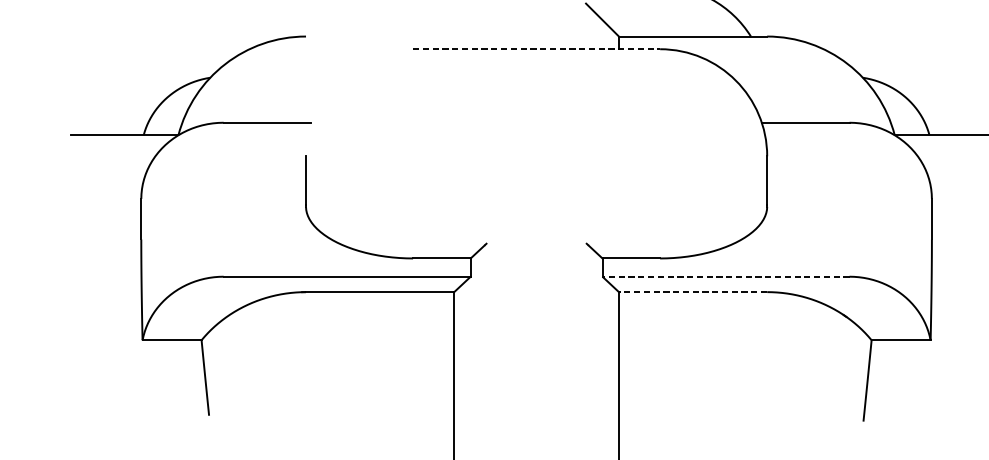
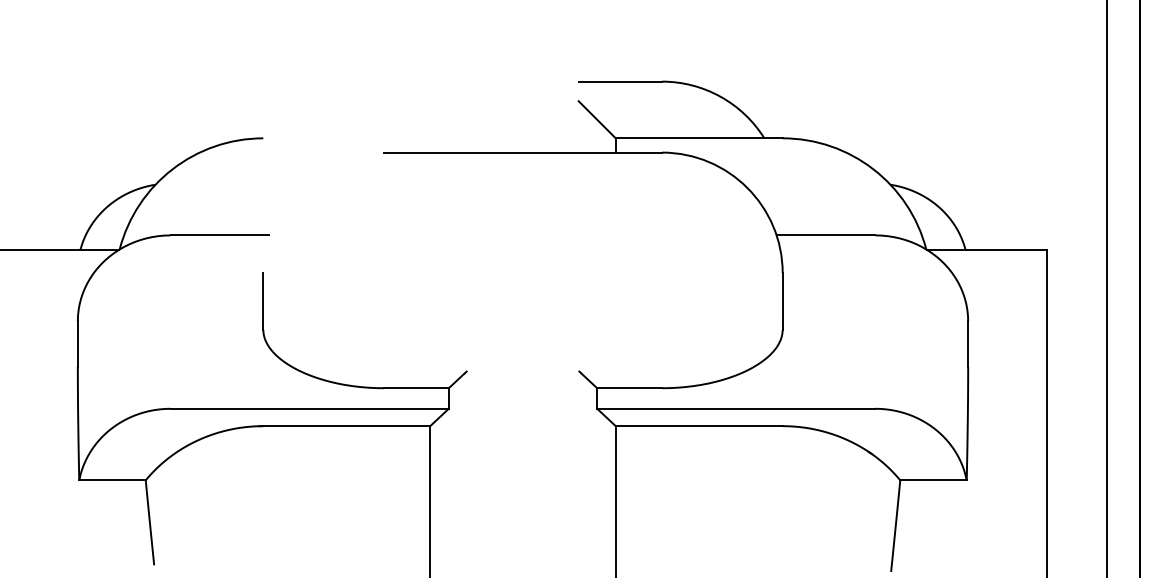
line: (537, 49) -> (523, 152), dashed -> solid
line: (725, 276) -> (735, 408), dashed -> solid
line: (692, 292) -> (698, 426), dashed -> solid

